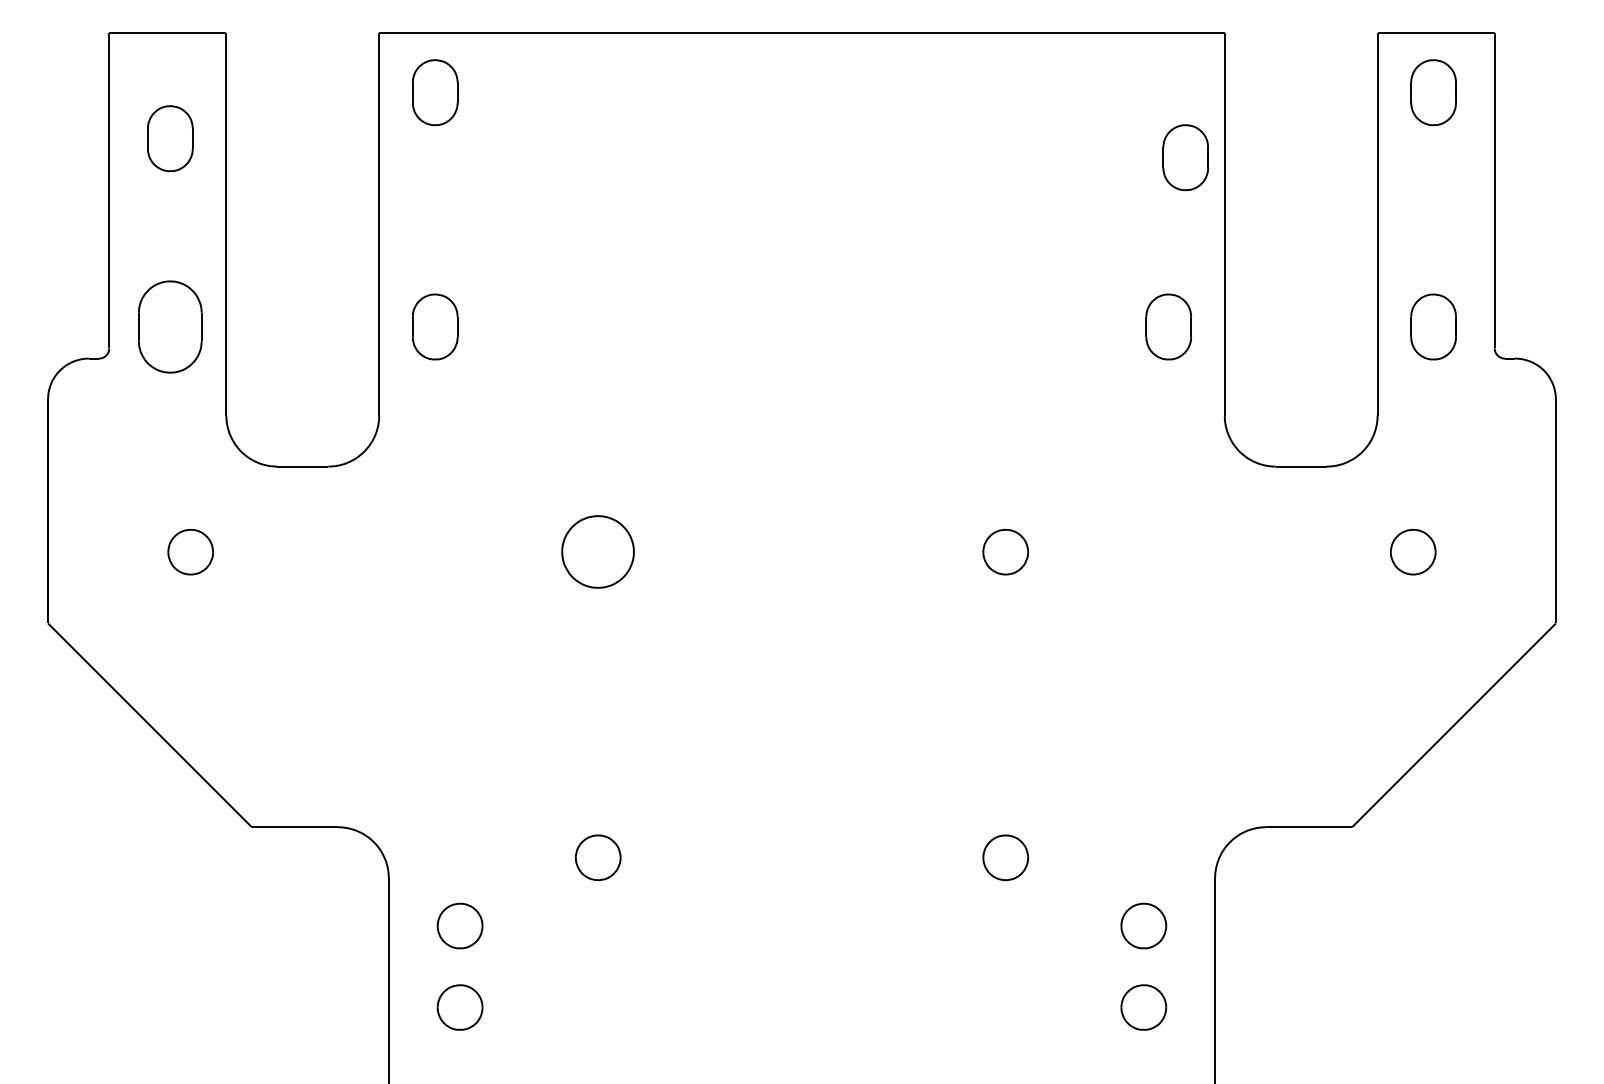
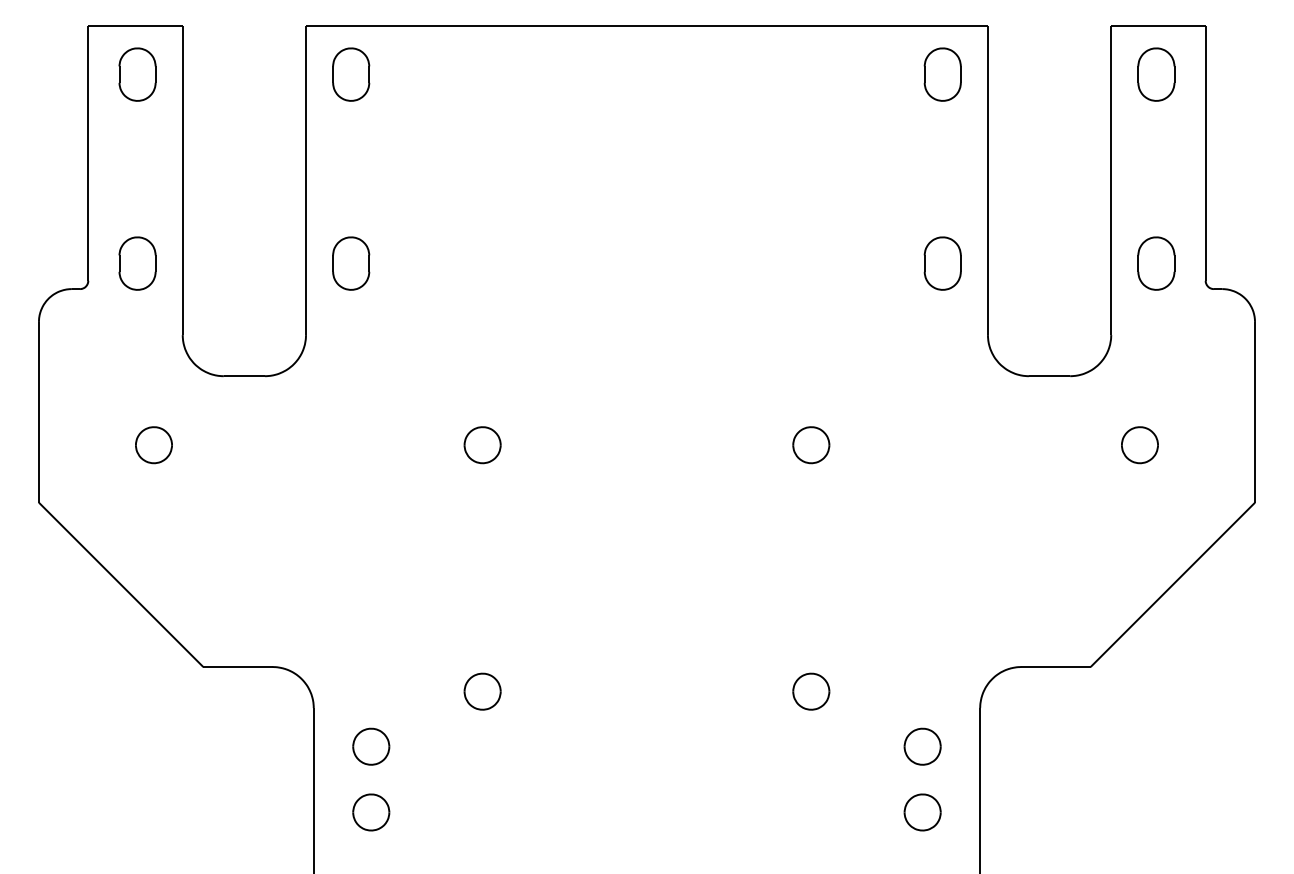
part: (170, 138) -> (137, 74), moved
part: (1185, 157) -> (942, 74), moved
part: (170, 326) -> (137, 263), size x0.71
part: (598, 552) -> (482, 445), size x0.62

